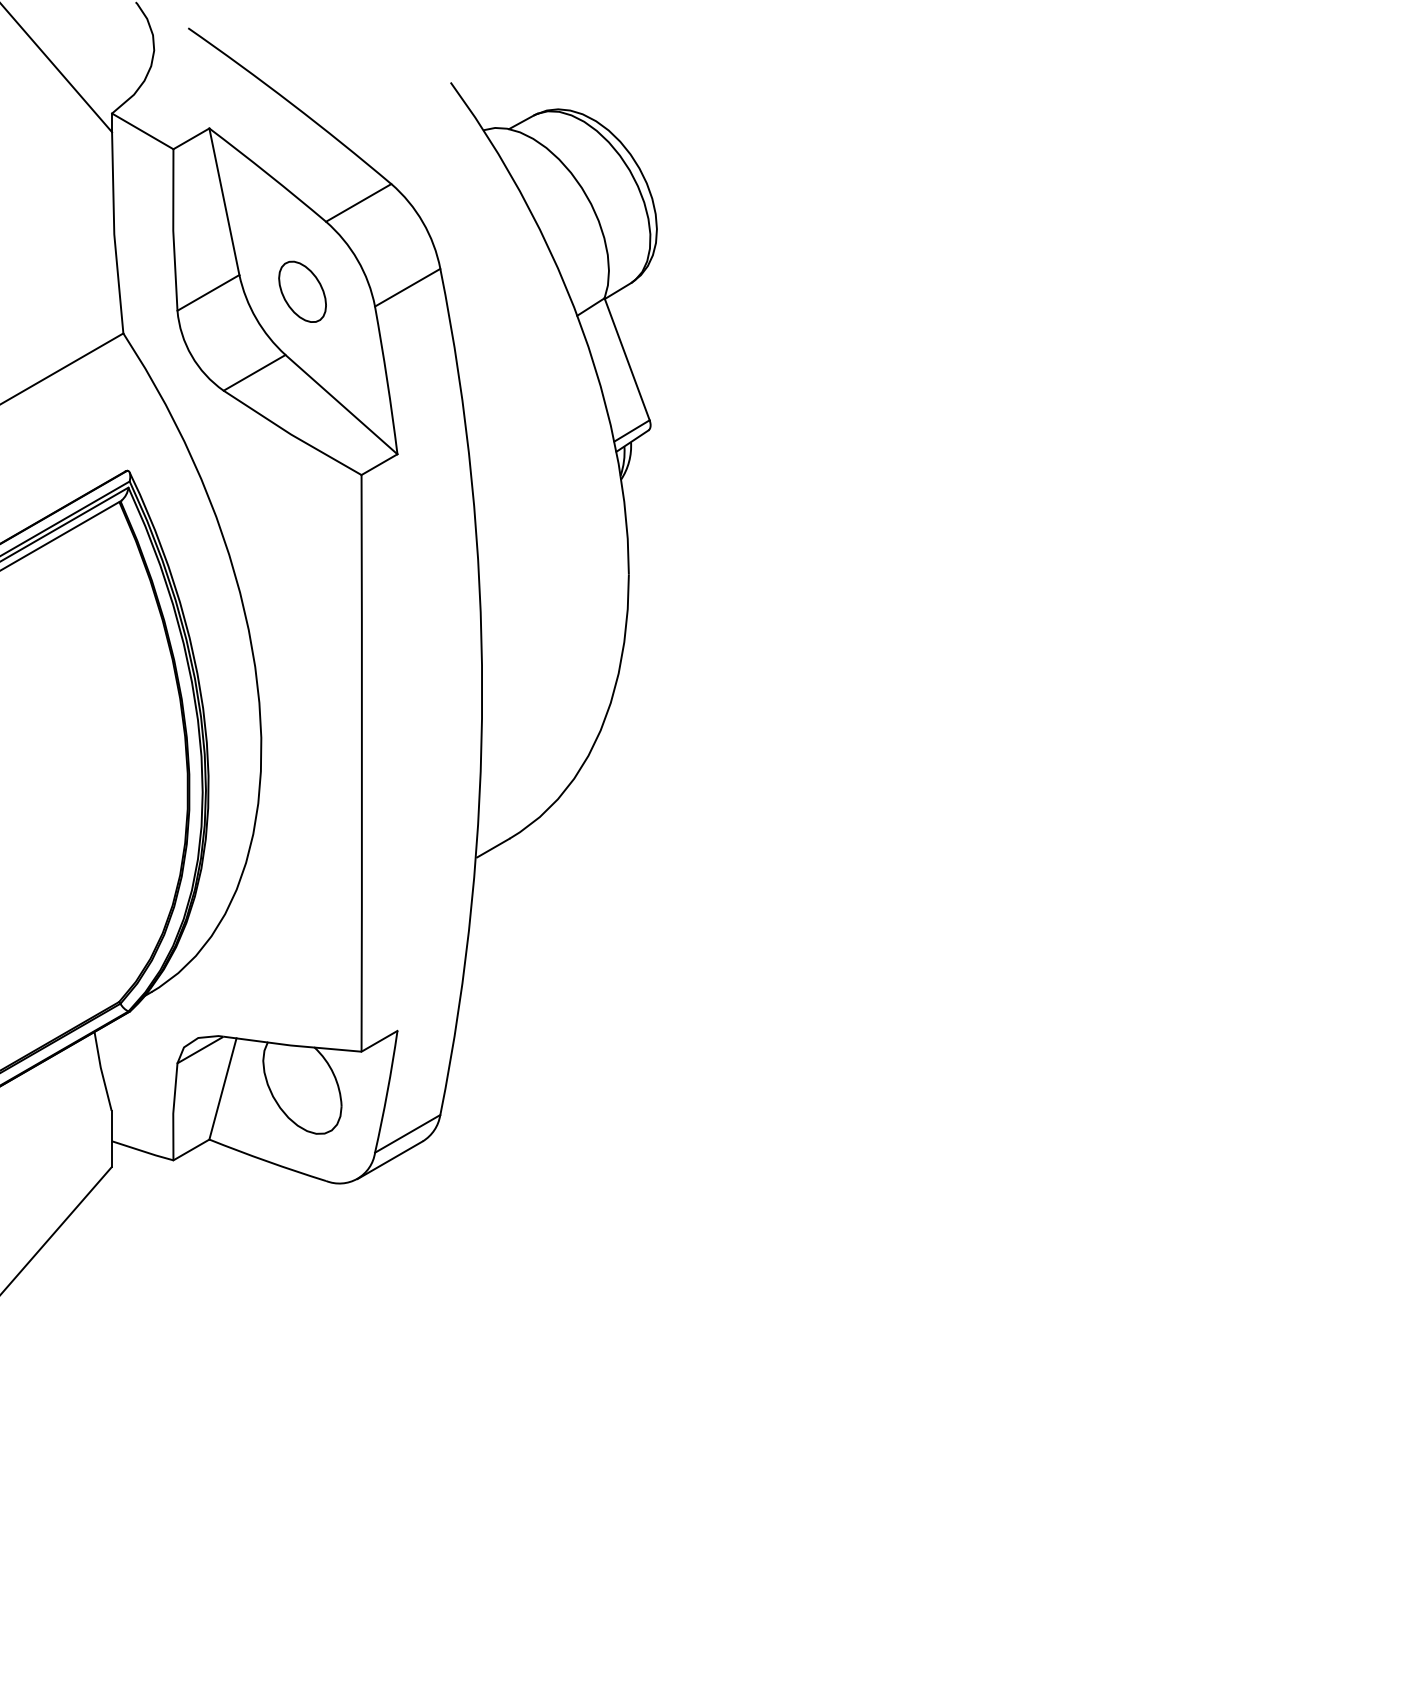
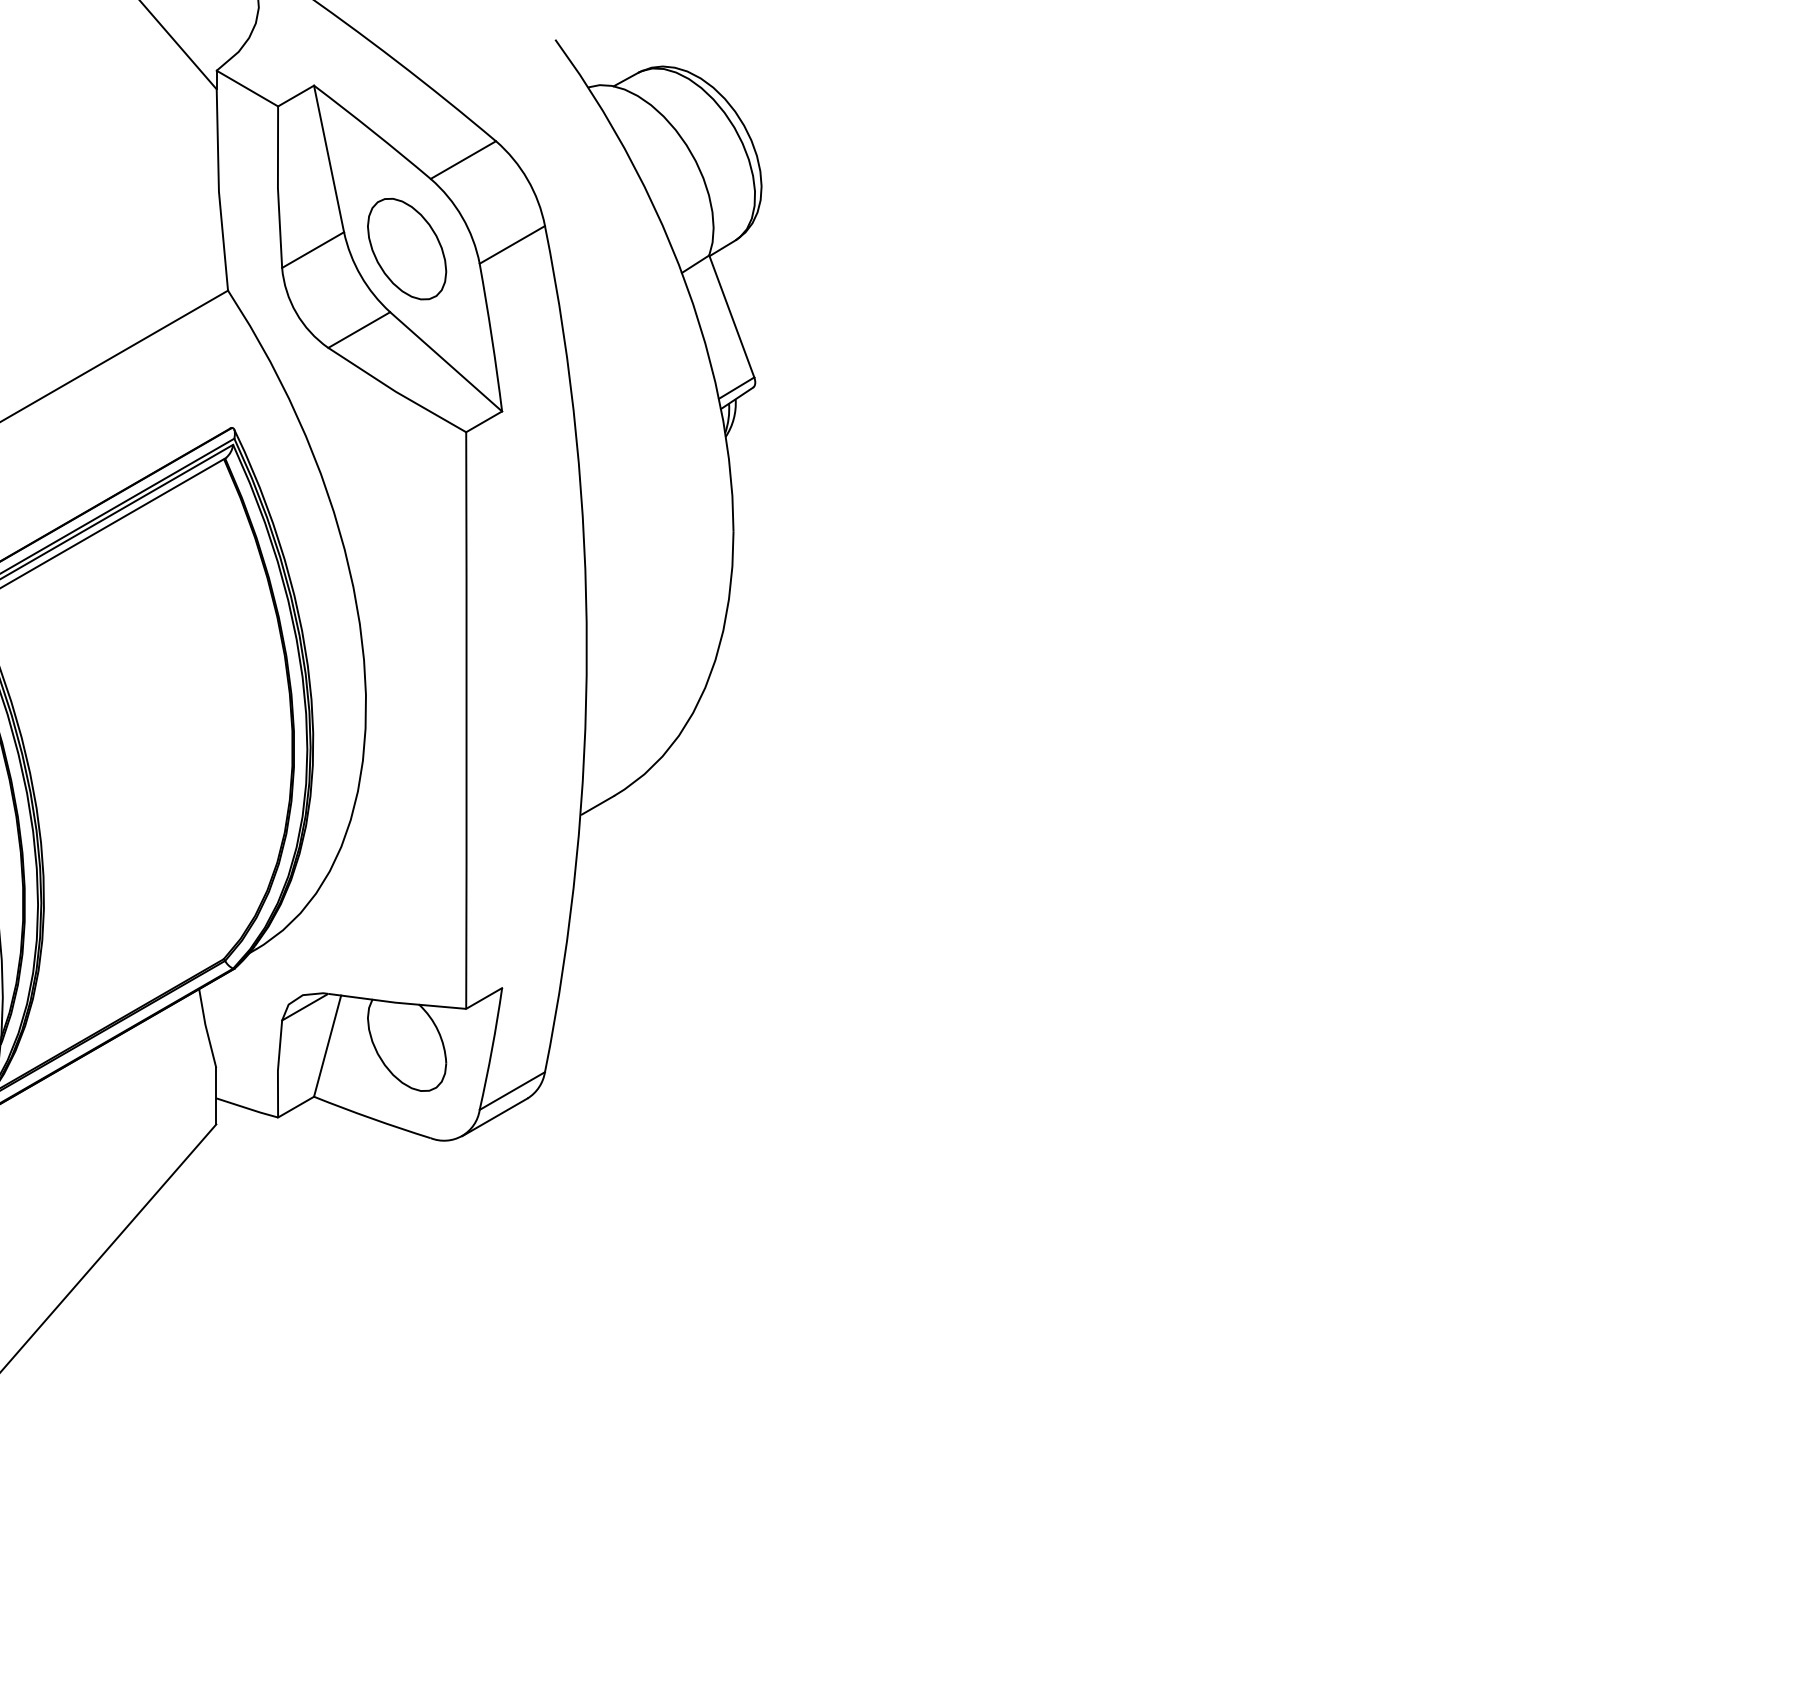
part: (302, 291) -> (407, 248), size x1.67

